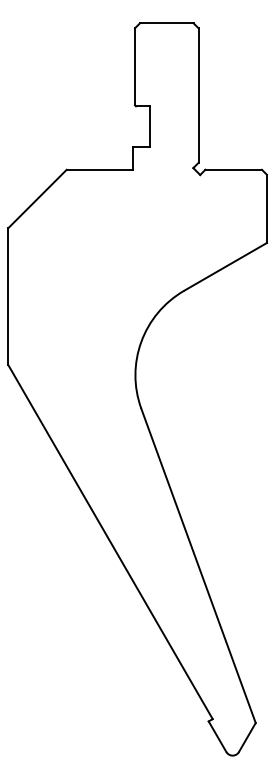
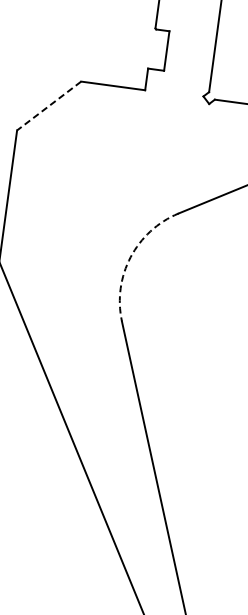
line: (37, 199) -> (49, 106), solid -> dashed
arc: (141, 341) -> (130, 256), solid -> dashed

